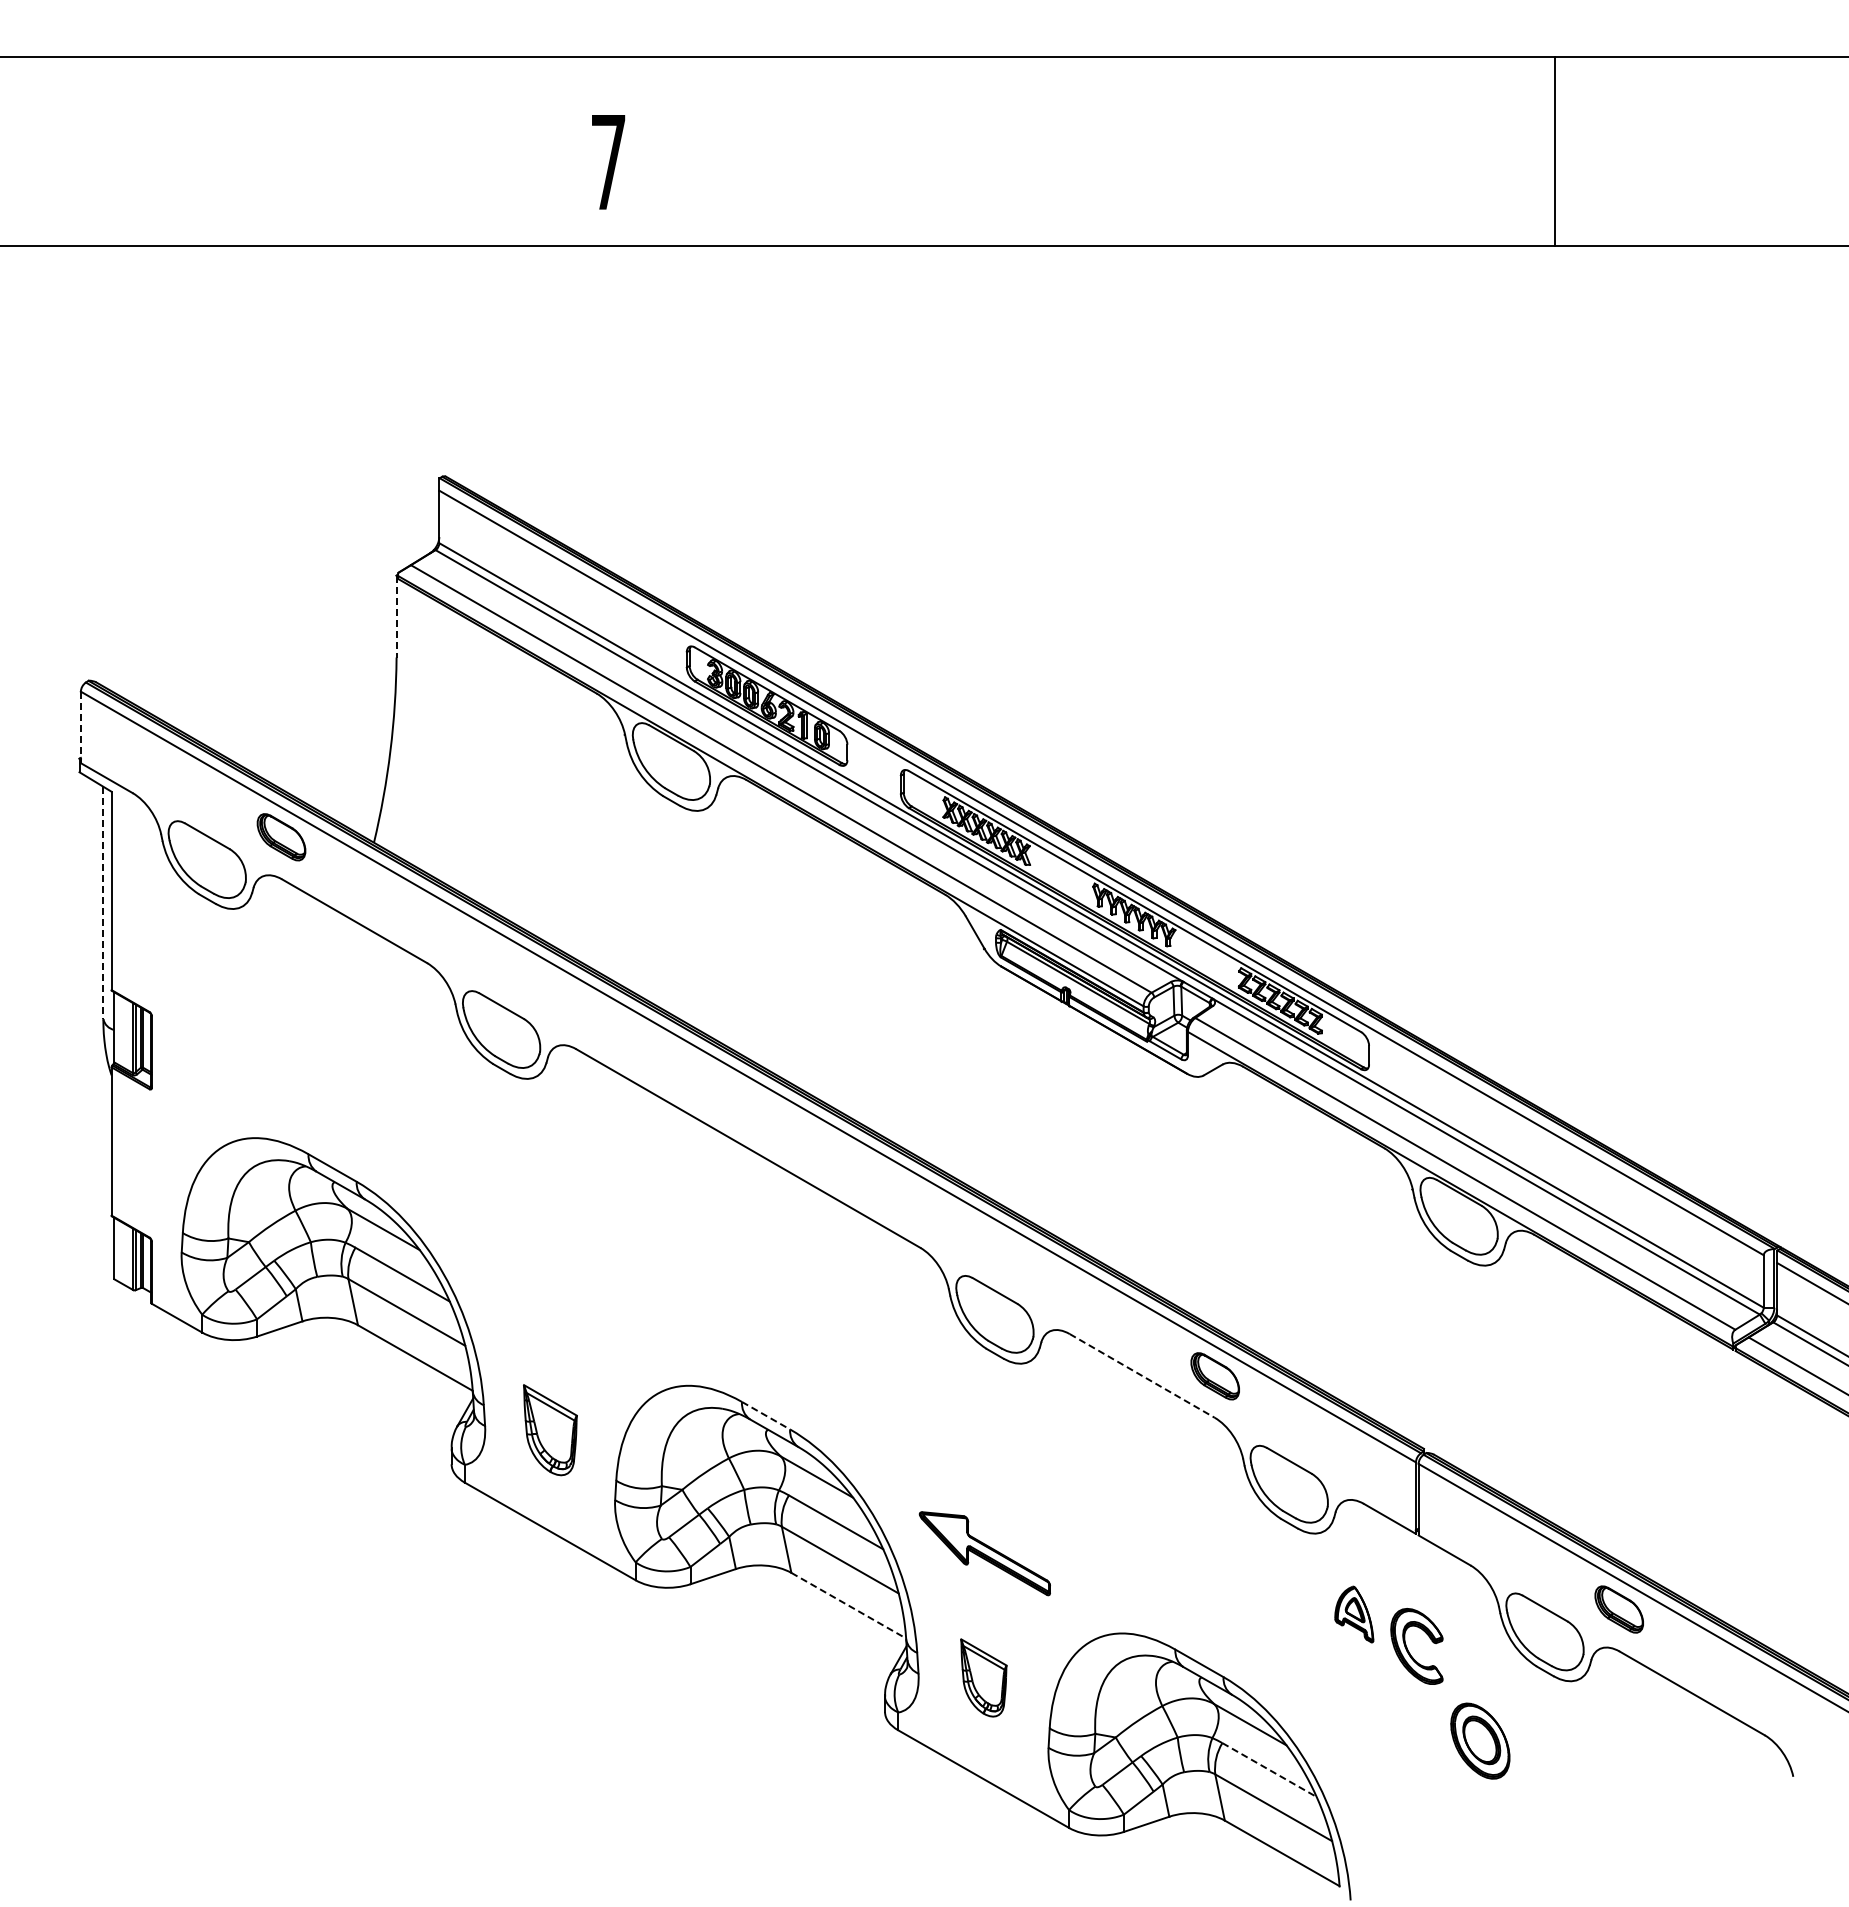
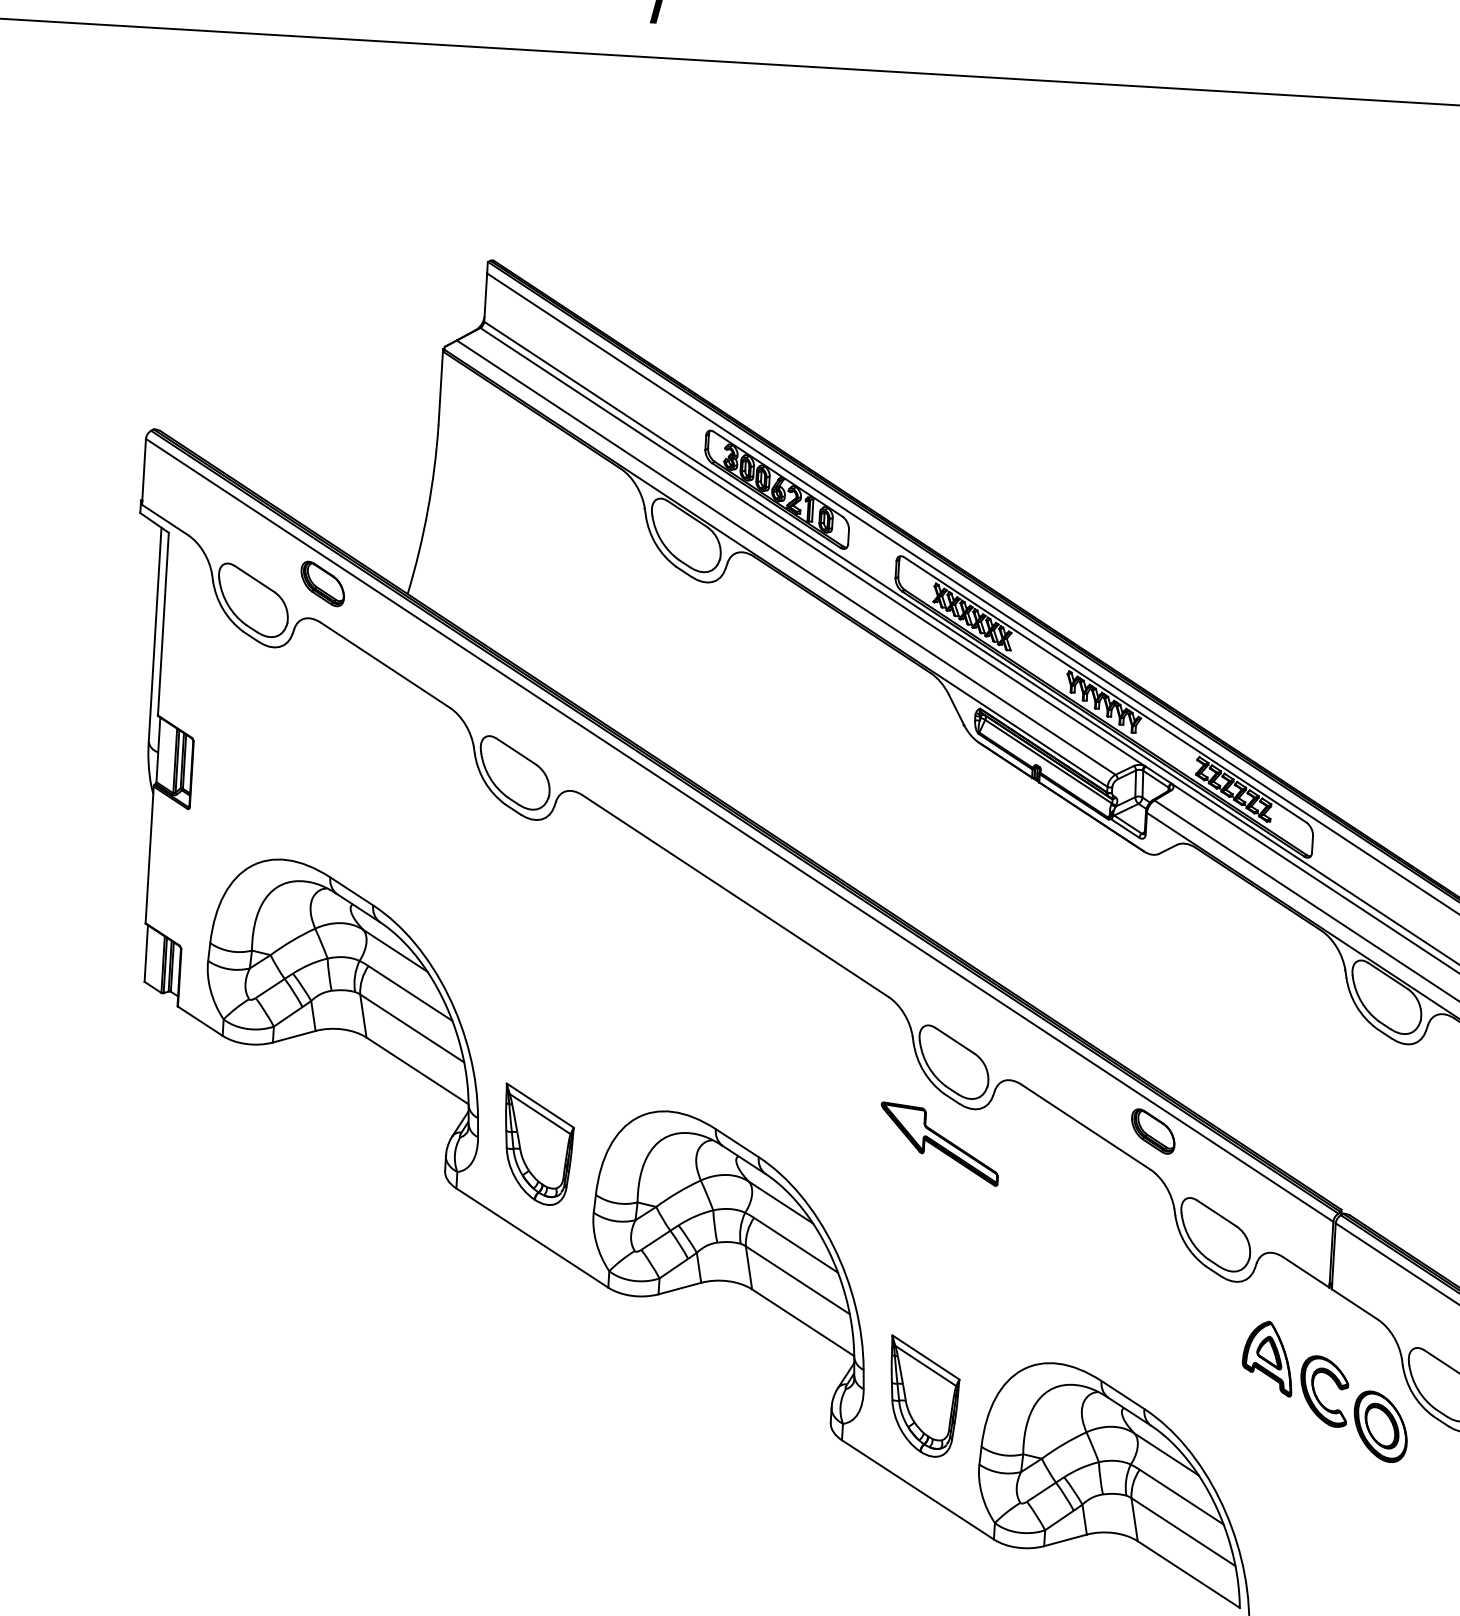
line: (396, 616) -> (440, 386), dashed -> solid
line: (80, 727) -> (143, 471), dashed -> solid
line: (103, 903) -> (155, 635), dashed -> solid
line: (1142, 1375) -> (1086, 1126), dashed -> solid
line: (766, 1415) -> (737, 1143), dashed -> solid
part: (550, 1429) -> (538, 1144), size x1.43
part: (984, 1553) -> (939, 1143), moved
line: (849, 1605) -> (803, 1322), dashed -> solid
part: (1354, 1614) -> (1268, 1358), size x1.43
part: (983, 1677) -> (923, 1396), size x1.67
part: (1480, 1740) -> (1380, 1426), moved
line: (1269, 1770) -> (1181, 1497), dashed -> solid

